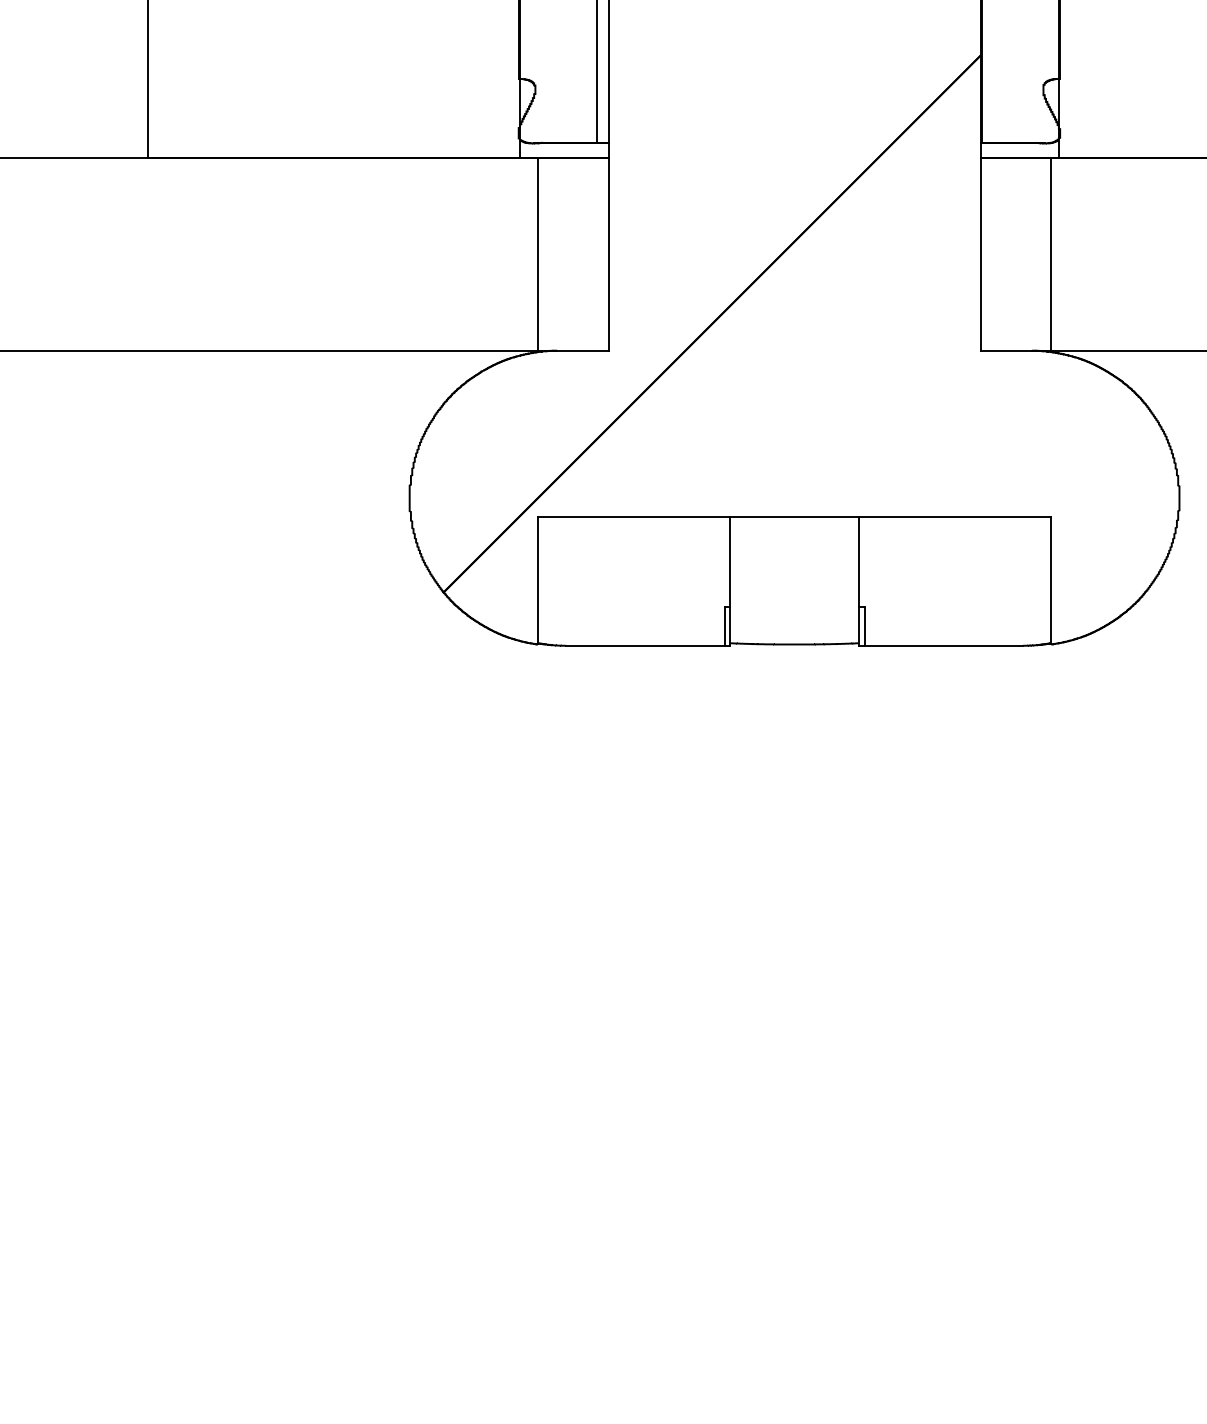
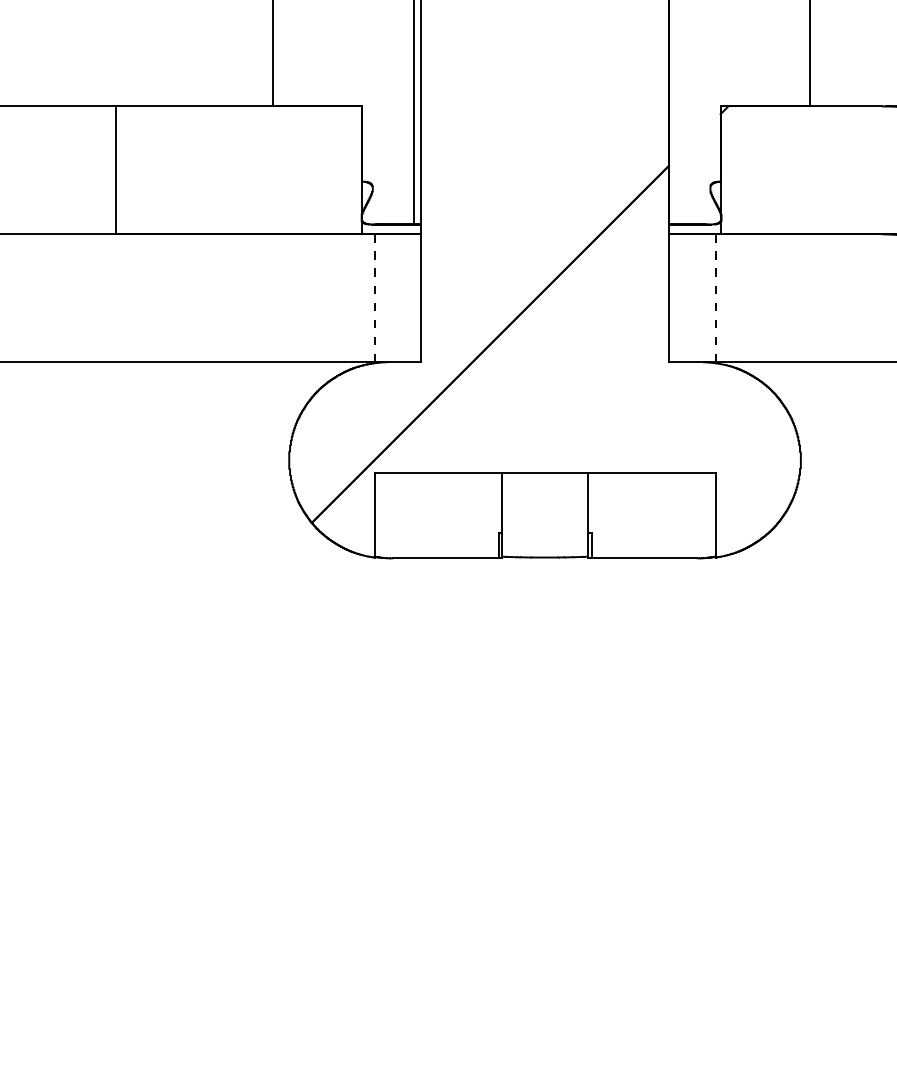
line: (537, 254) -> (374, 298), solid -> dashed
line: (1051, 254) -> (715, 298), solid -> dashed

